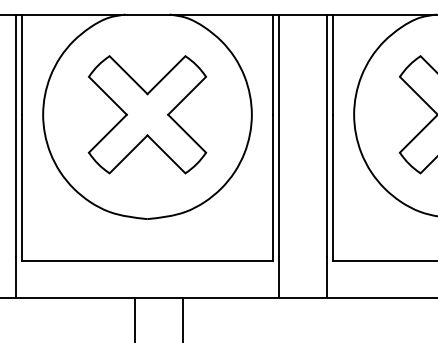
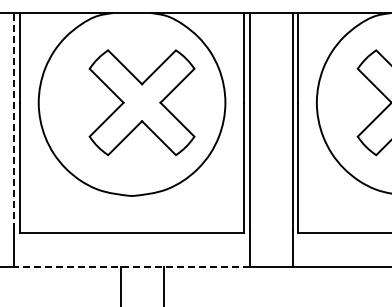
part: (146, 114) -> (141, 102), moved
line: (16, 134) -> (14, 120), solid -> dashed
line: (148, 298) -> (132, 267), solid -> dashed

